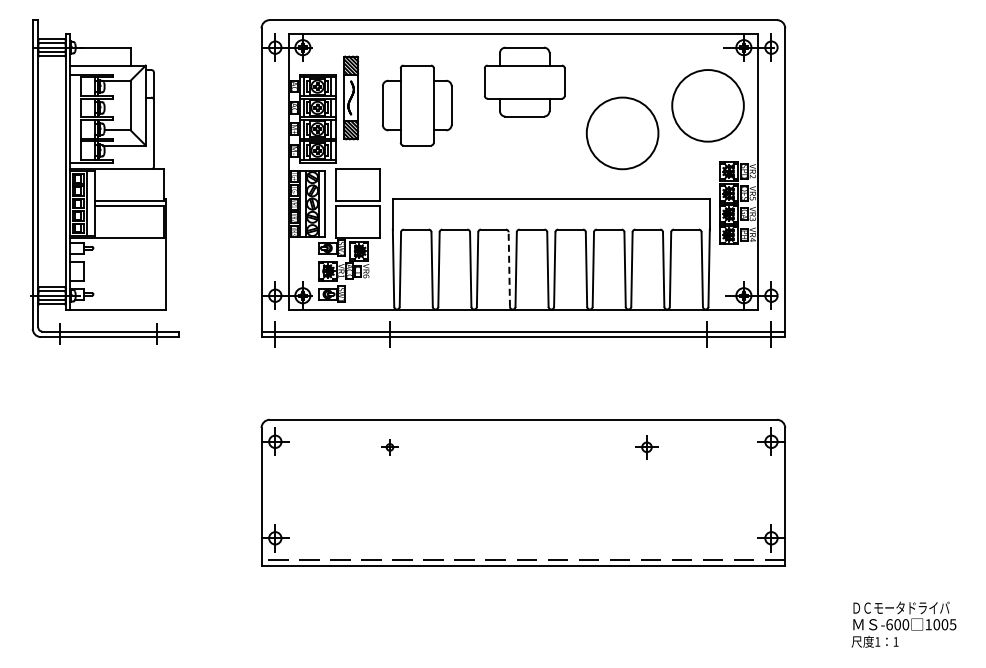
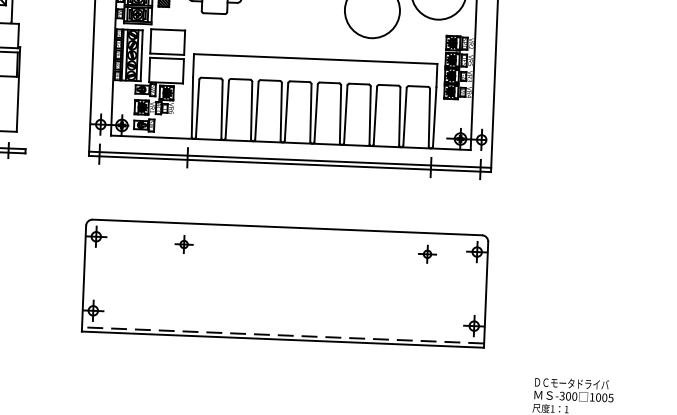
line: (509, 269) -> (281, 111), dashed -> solid
part: (389, 447) -> (183, 244), size x1.43
part: (646, 447) -> (427, 254), moved
text: (889, 624) -> (562, 395), -600 -> -300

